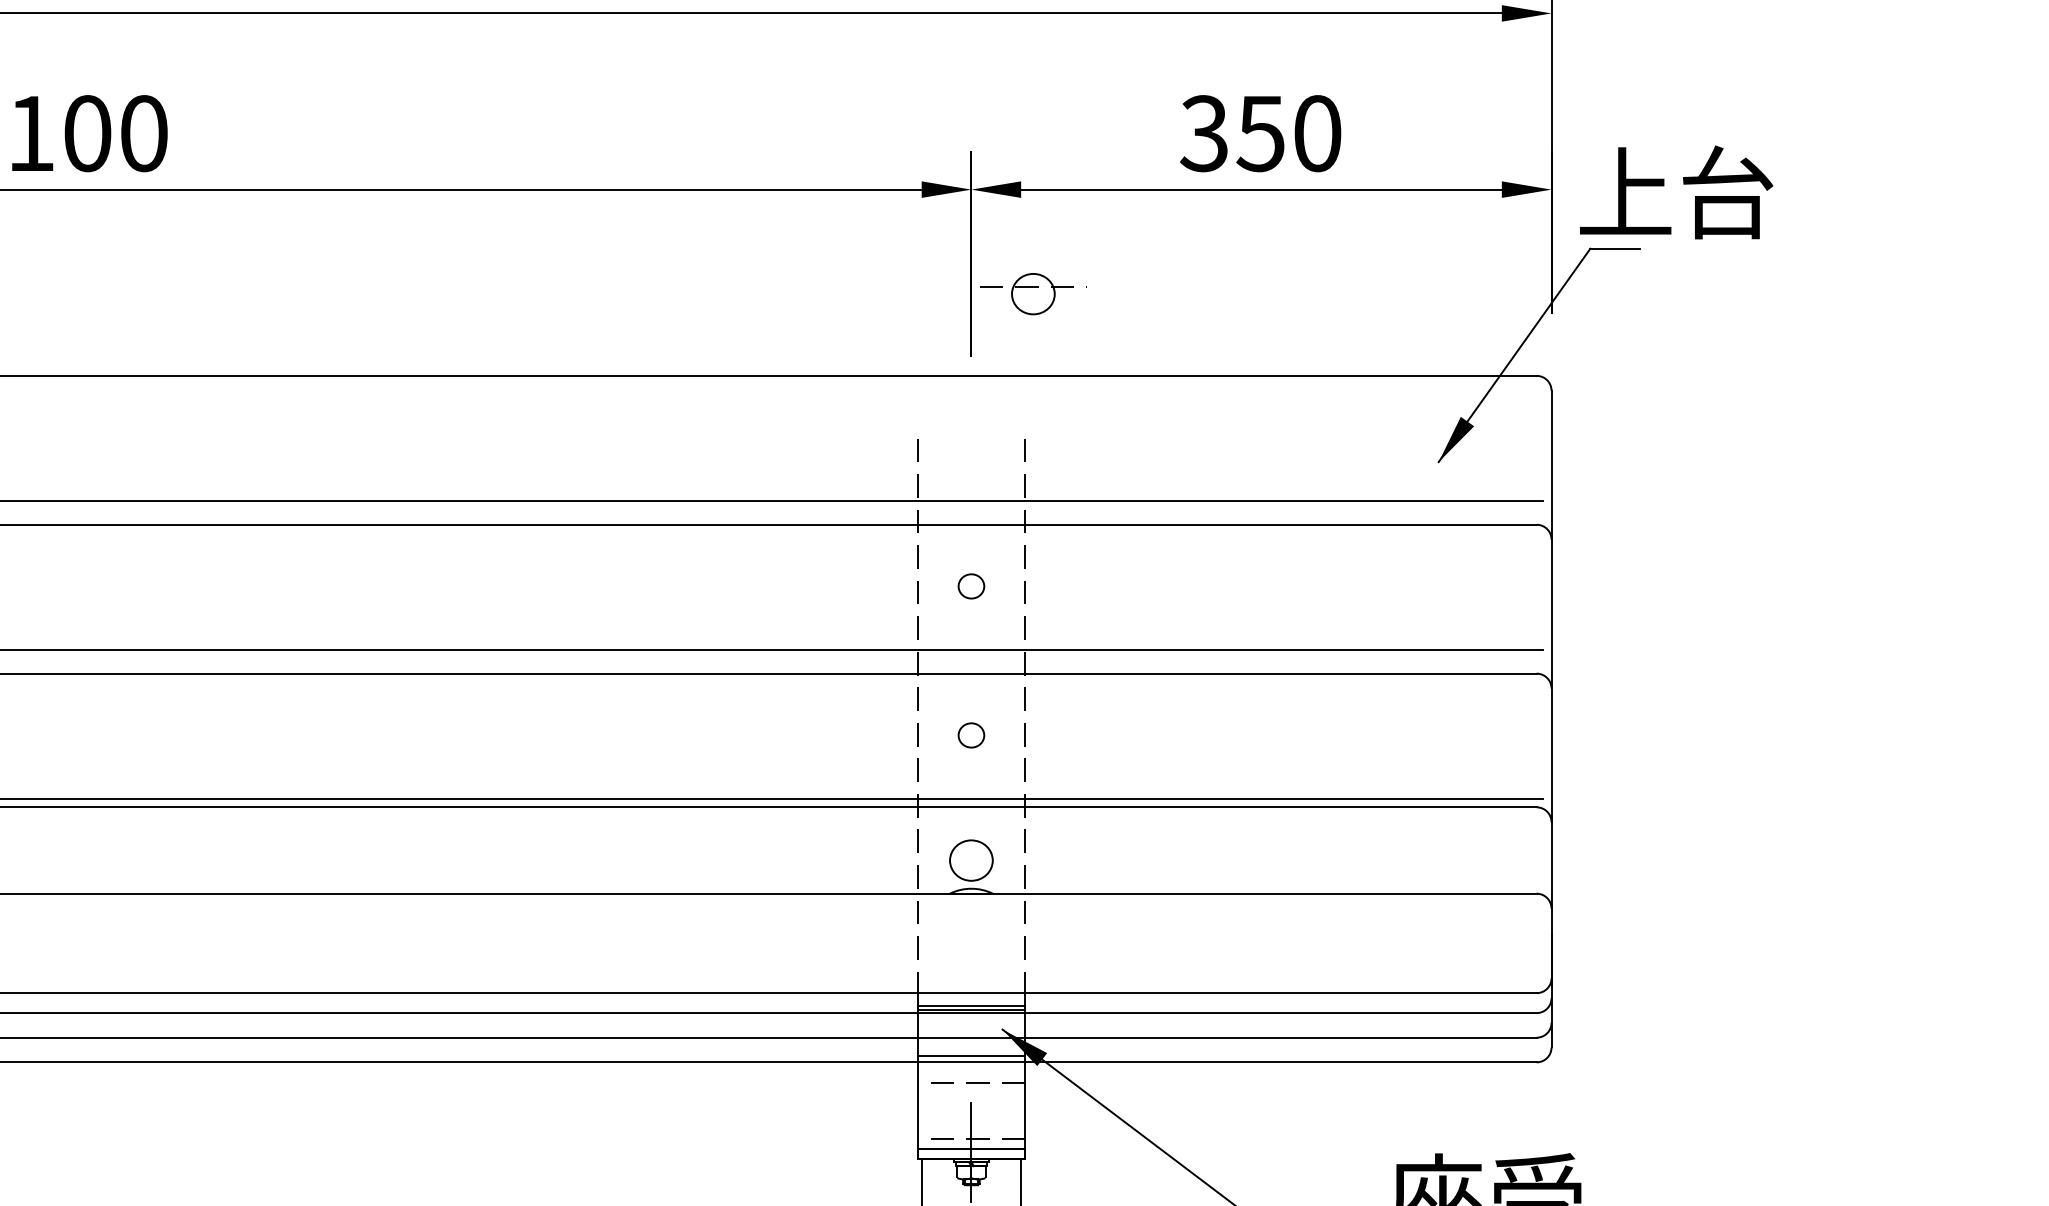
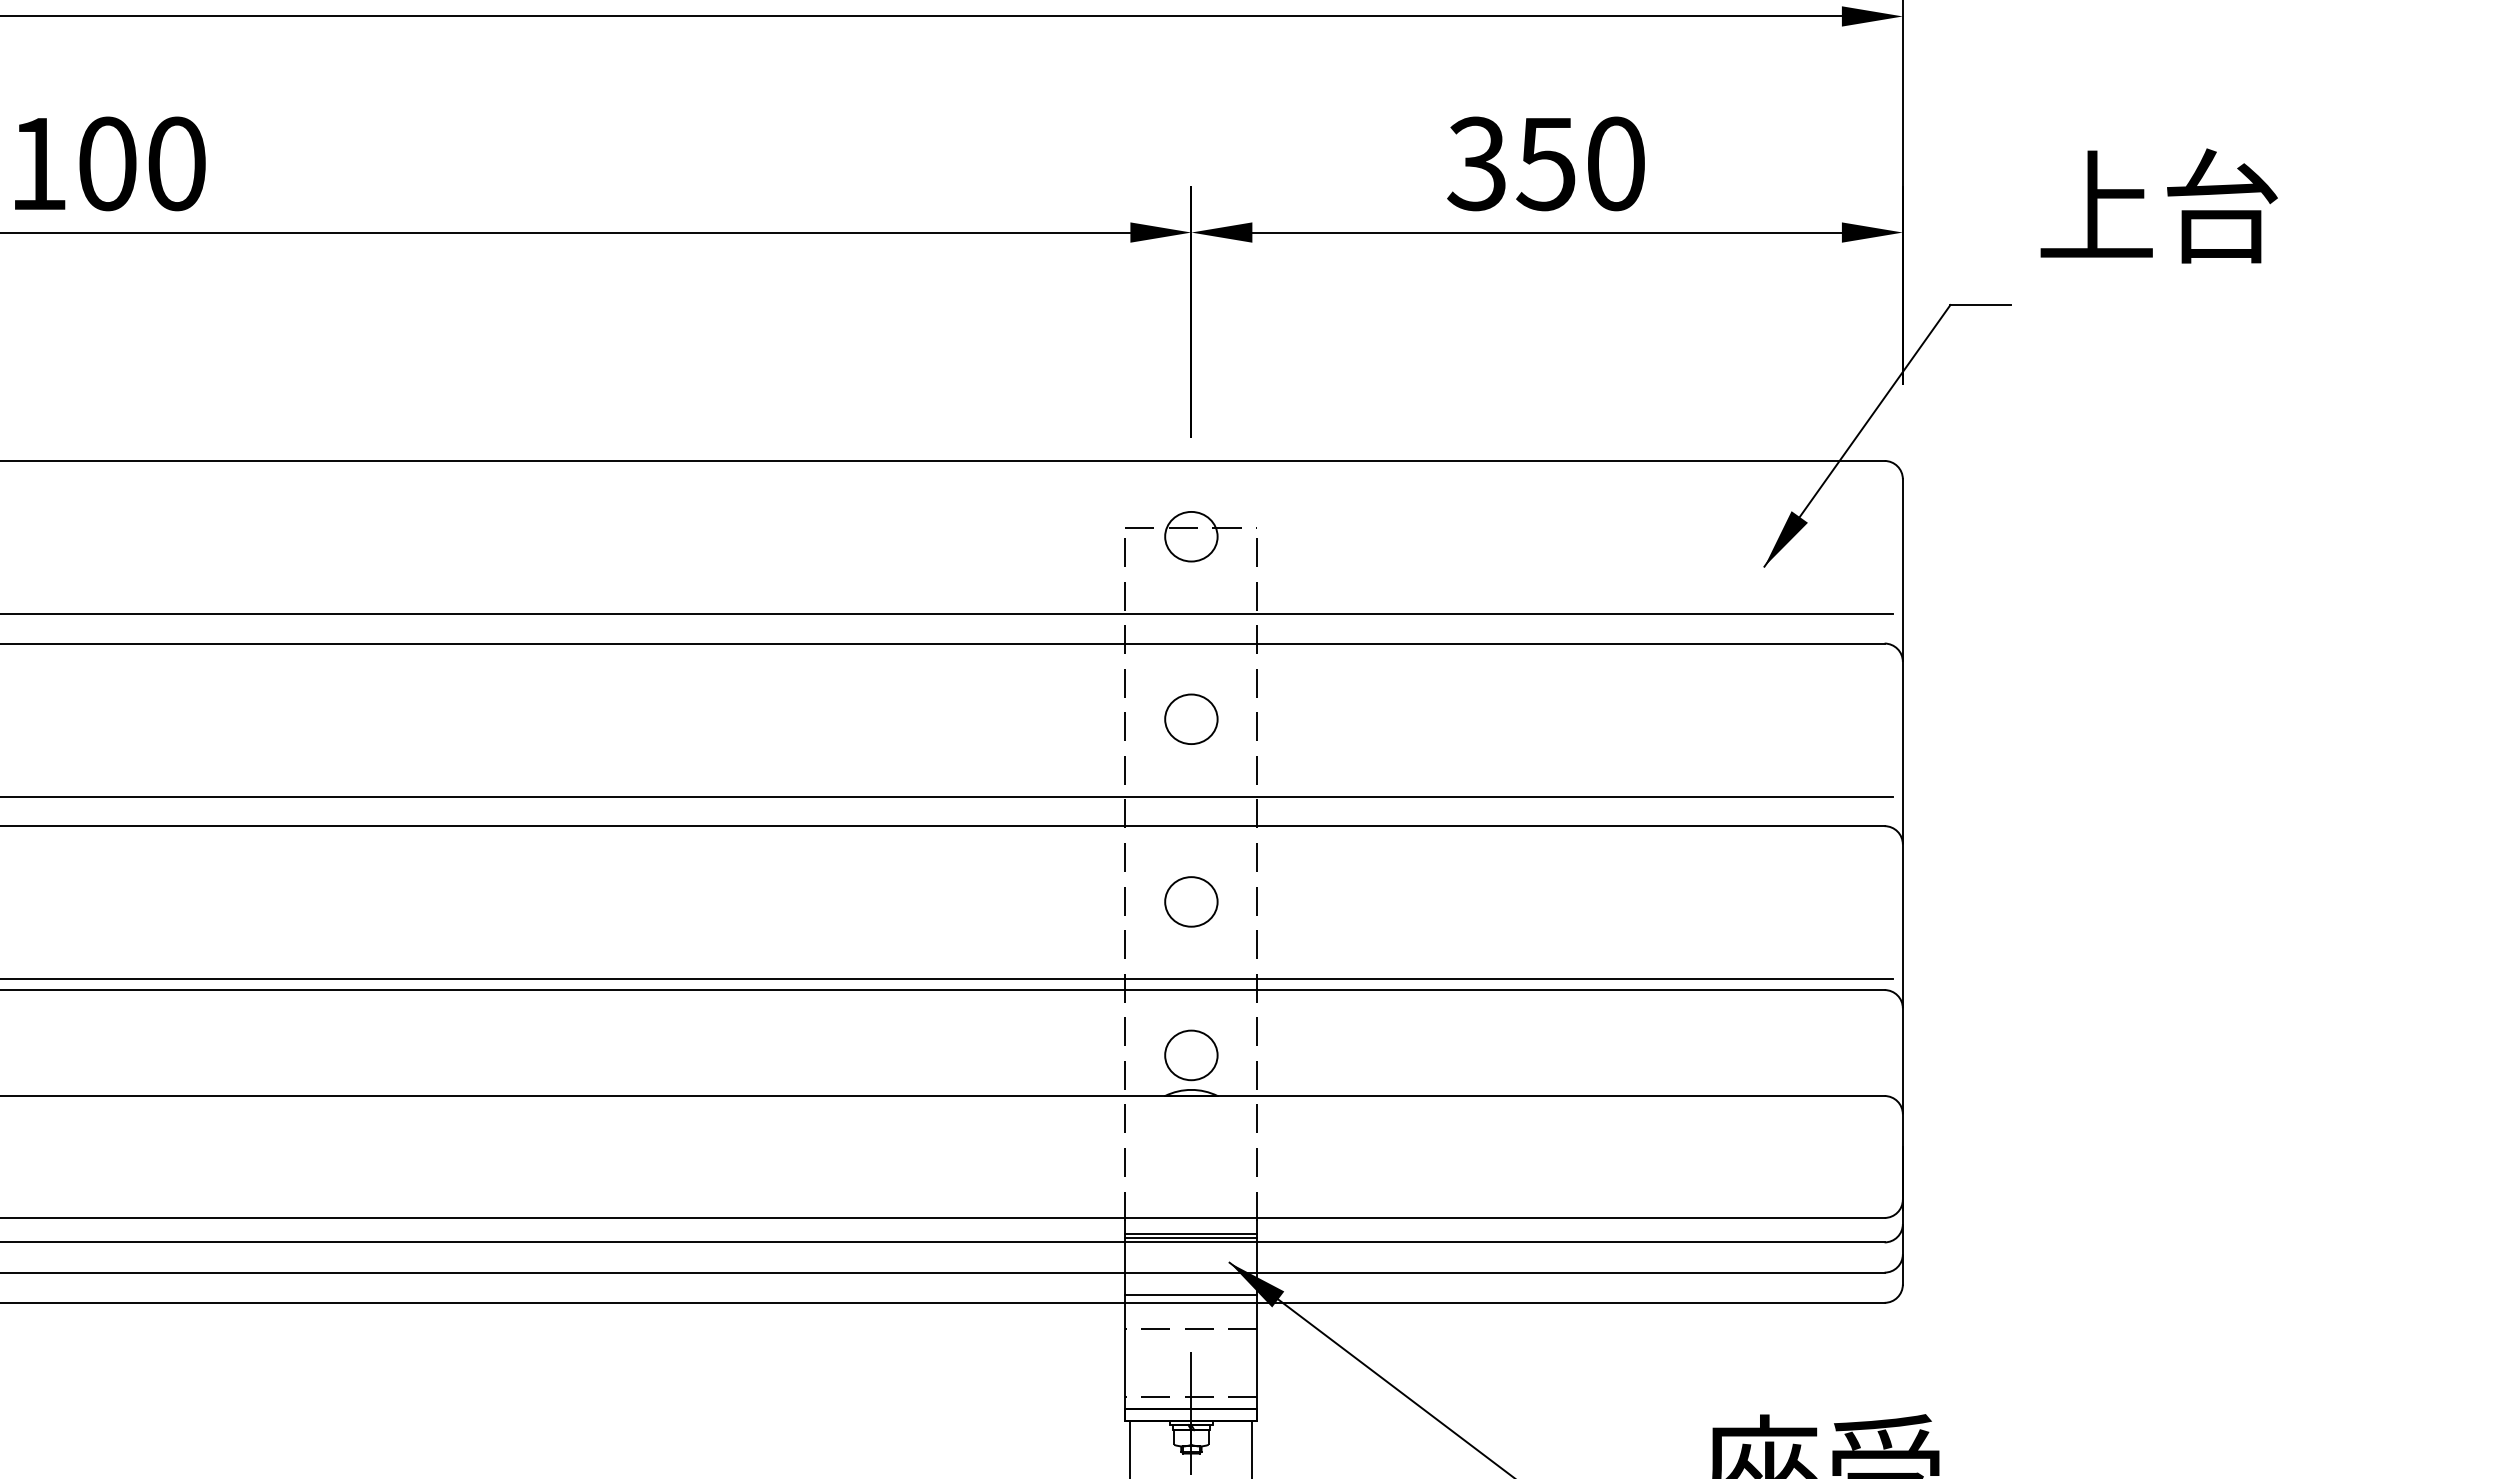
text: (1676, 192) -> (2158, 205), moved
part: (1032, 293) -> (1190, 536), moved
part: (971, 585) -> (1191, 718), size x1.67
part: (971, 735) -> (1191, 901), size x1.67

